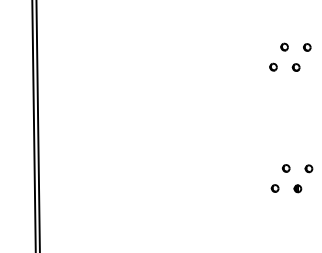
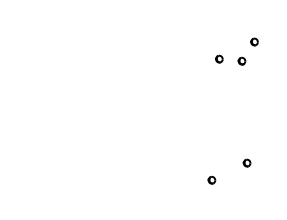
part: (284, 46) -> (231, 39), removed
part: (285, 168) -> (223, 161), removed
part: (297, 188) -> (234, 181), removed

